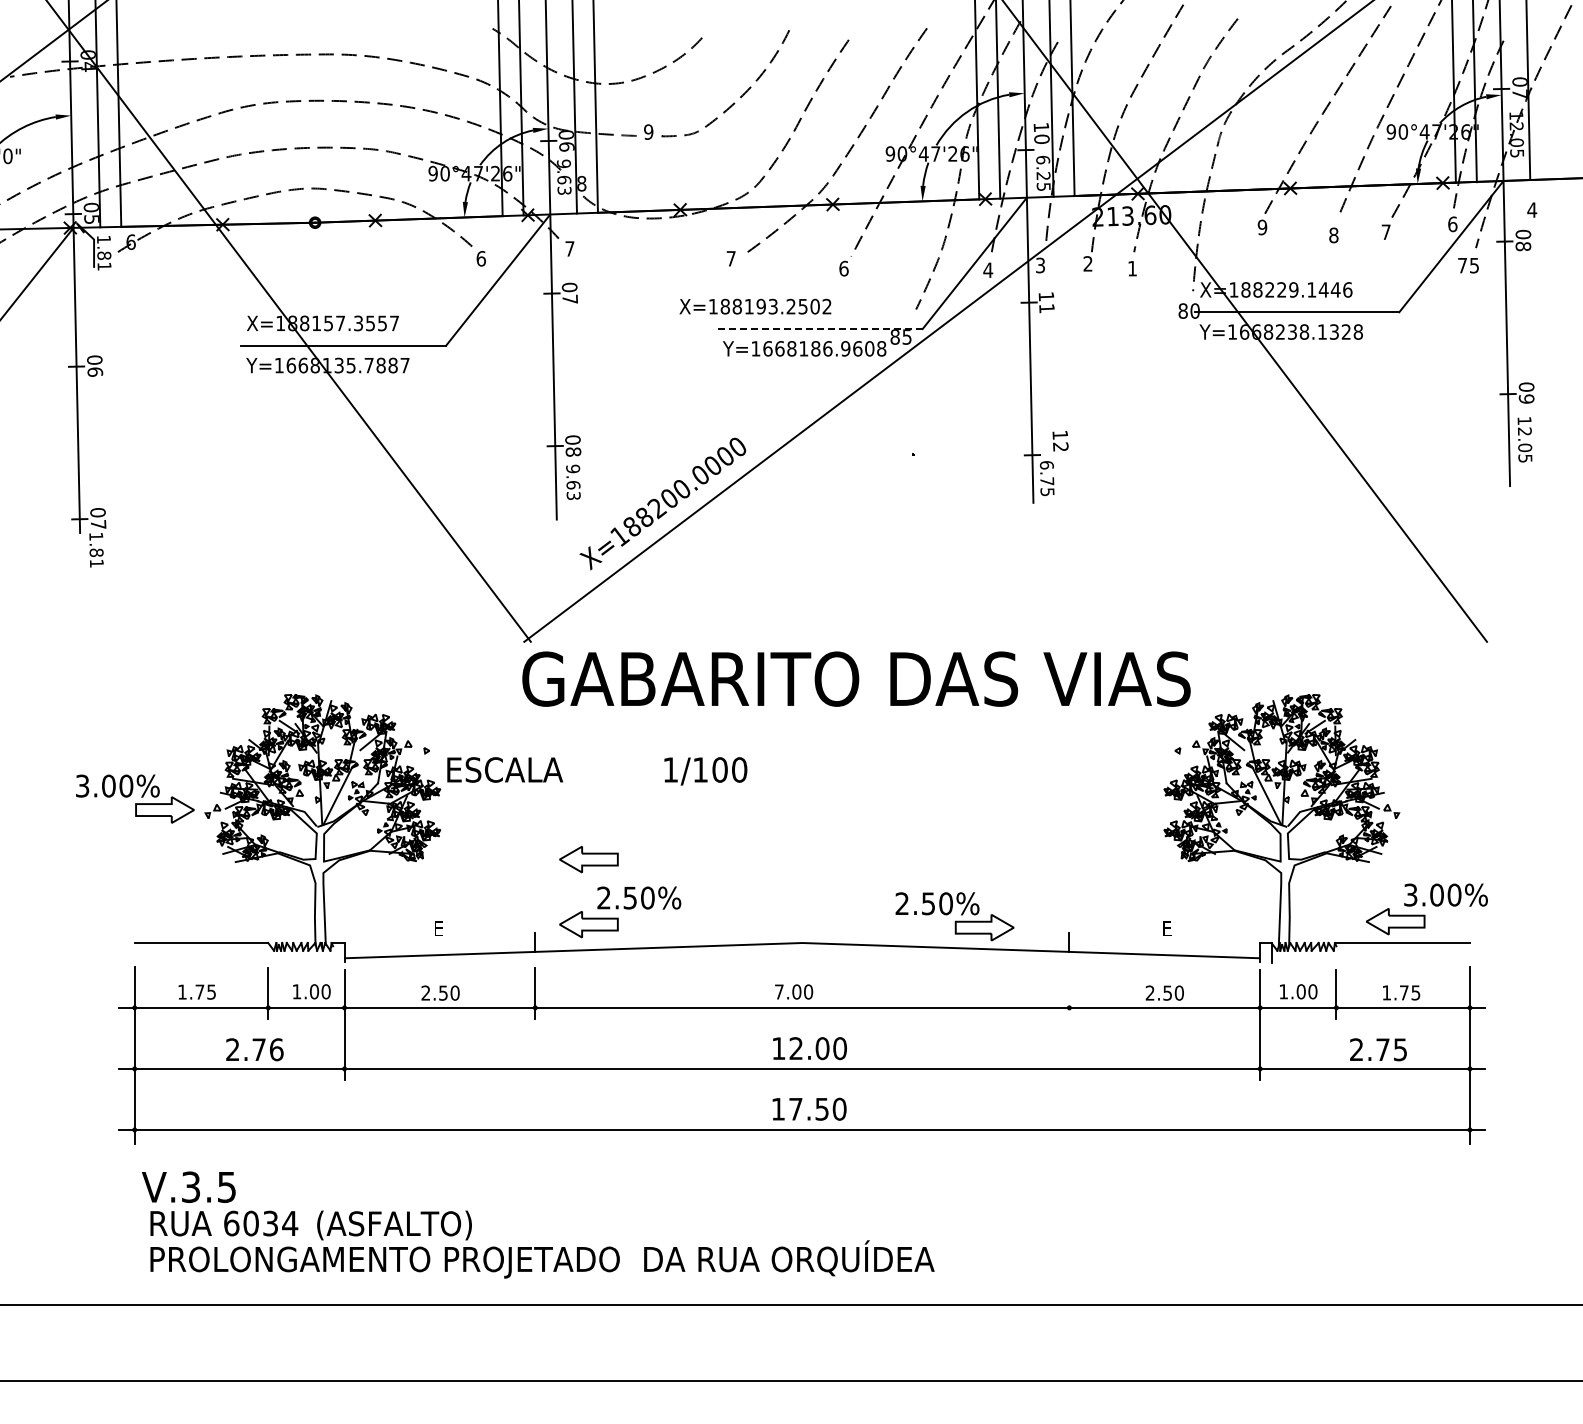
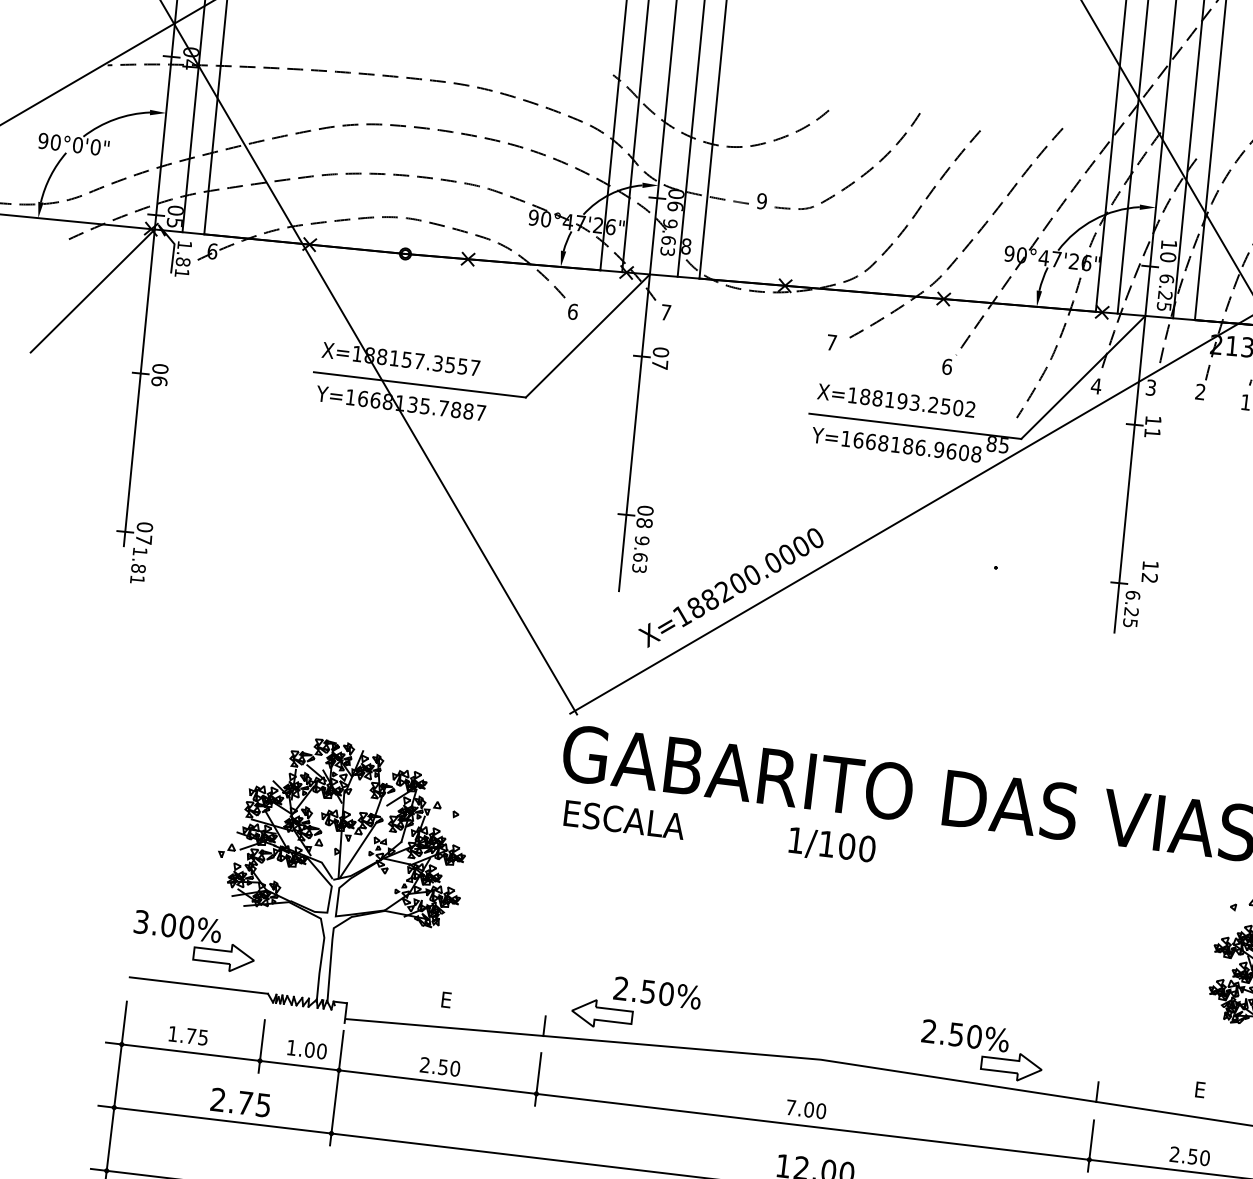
text: (755, 306) -> (896, 400), moved
line: (819, 329) -> (914, 426), dashed -> solid
text: (1047, 481) -> (1131, 612), 6.75 -> 6.25
text: (597, 771) -> (720, 832), moved
part: (135, 798) -> (194, 941), moved
part: (588, 859) -> (609, 946), removed
line: (1069, 994) -> (1091, 1145), added
text: (276, 1049) -> (263, 1105), 2.76 -> 2.75

